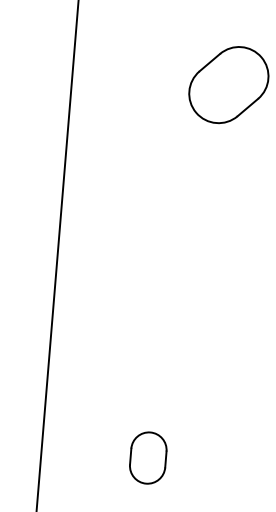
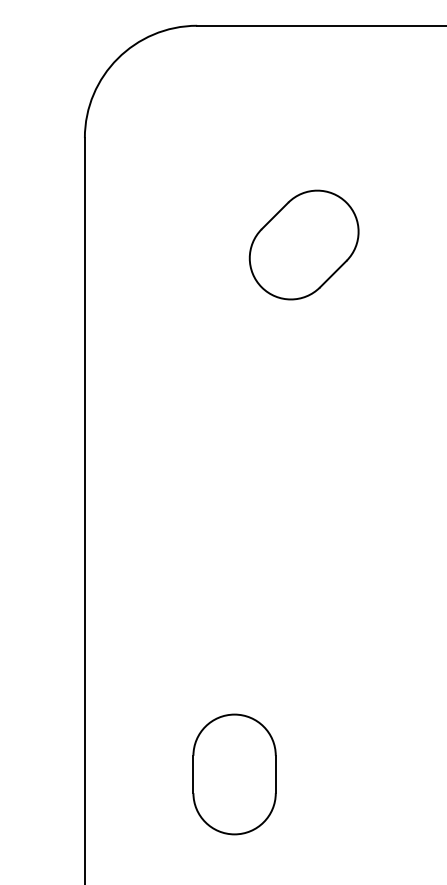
part: (148, 458) -> (234, 774), size x1.67

